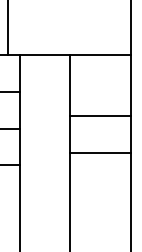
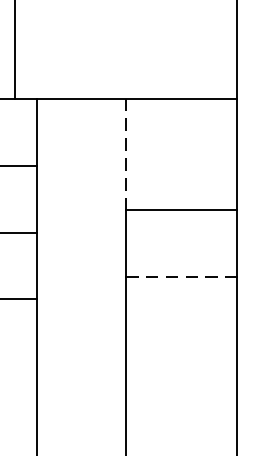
line: (69, 85) -> (125, 154), solid -> dashed
line: (100, 153) -> (181, 277), solid -> dashed

